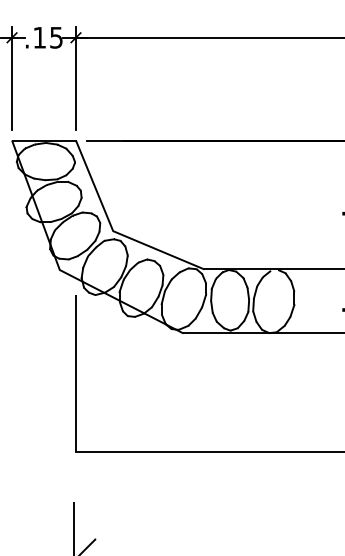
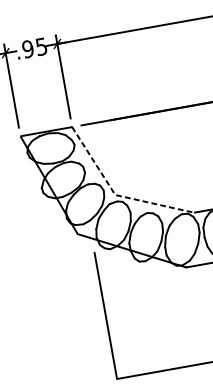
text: (39, 37) -> (27, 49), .15 -> .95
line: (114, 231) -> (116, 195), solid -> dashed

